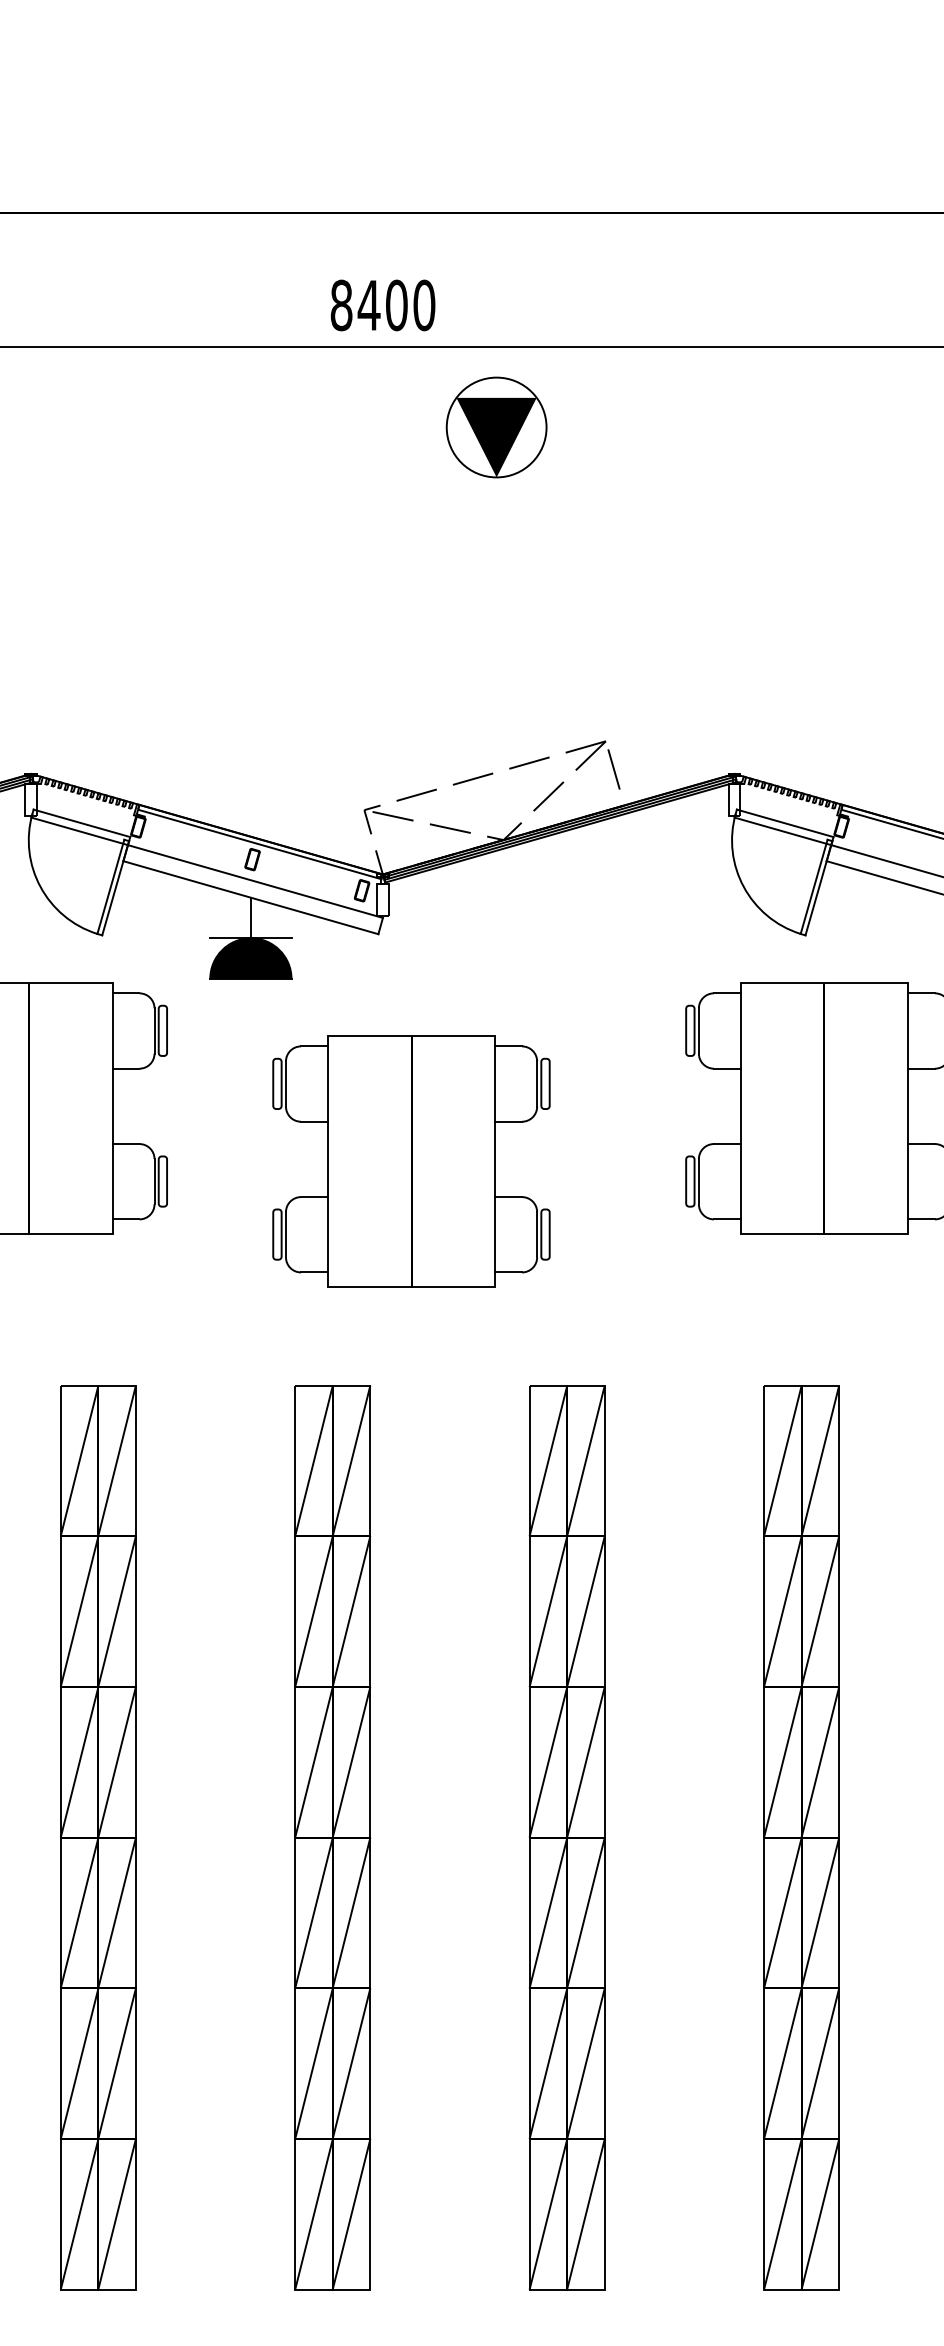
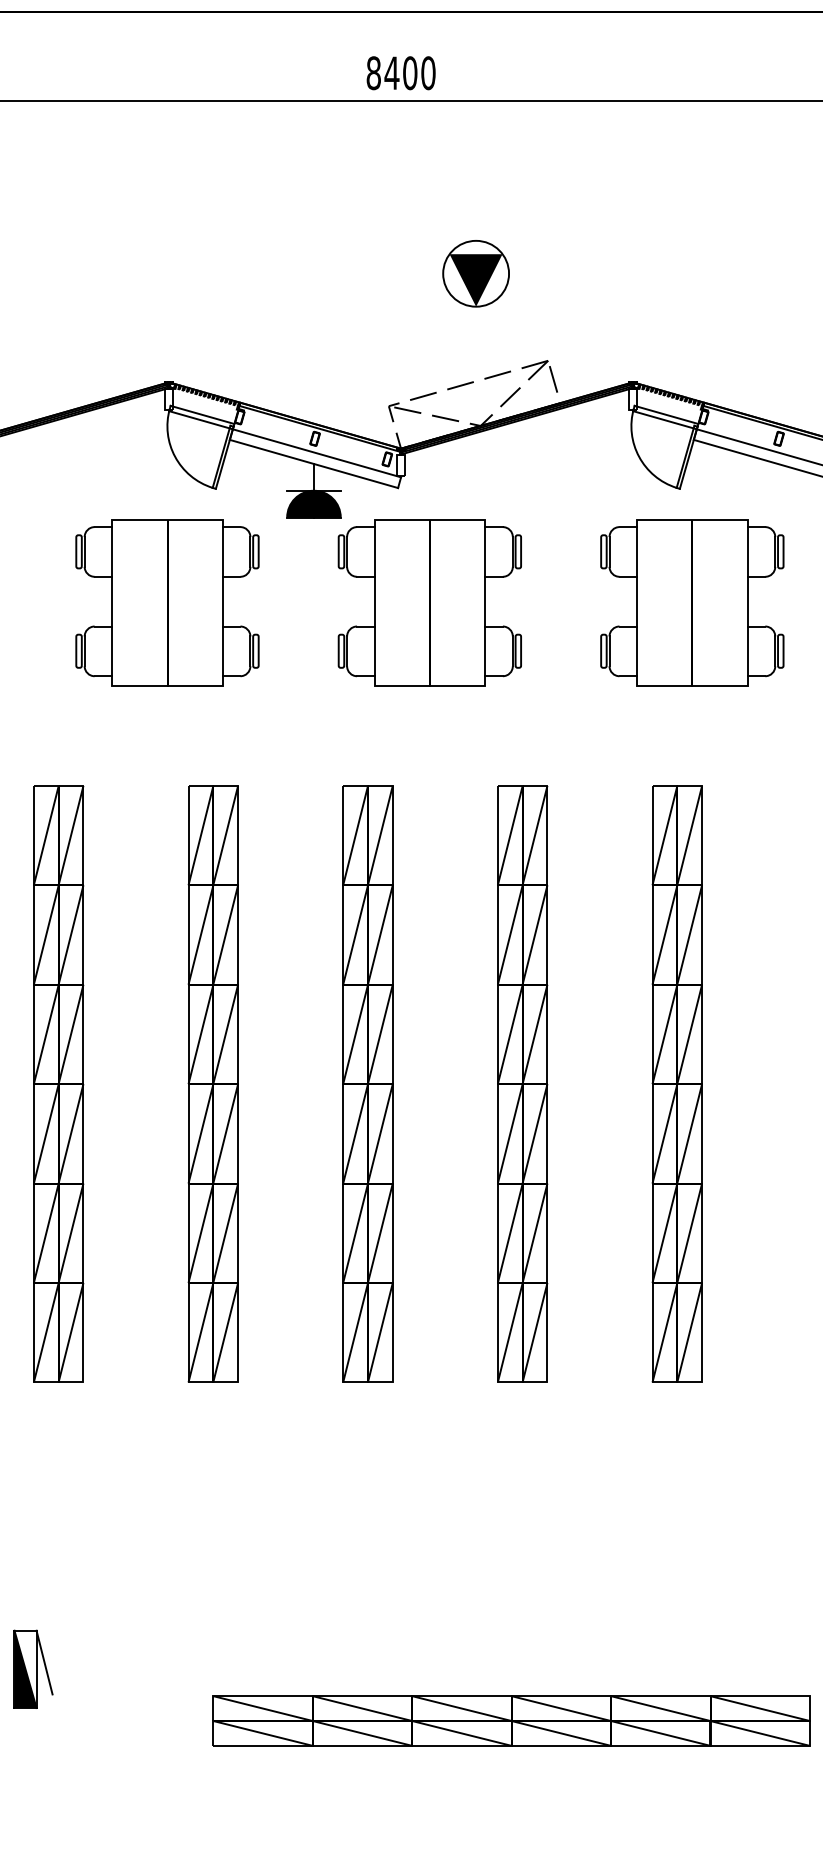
part: (495, 427) -> (475, 273), moved
part: (410, 1160) -> (429, 602), moved

